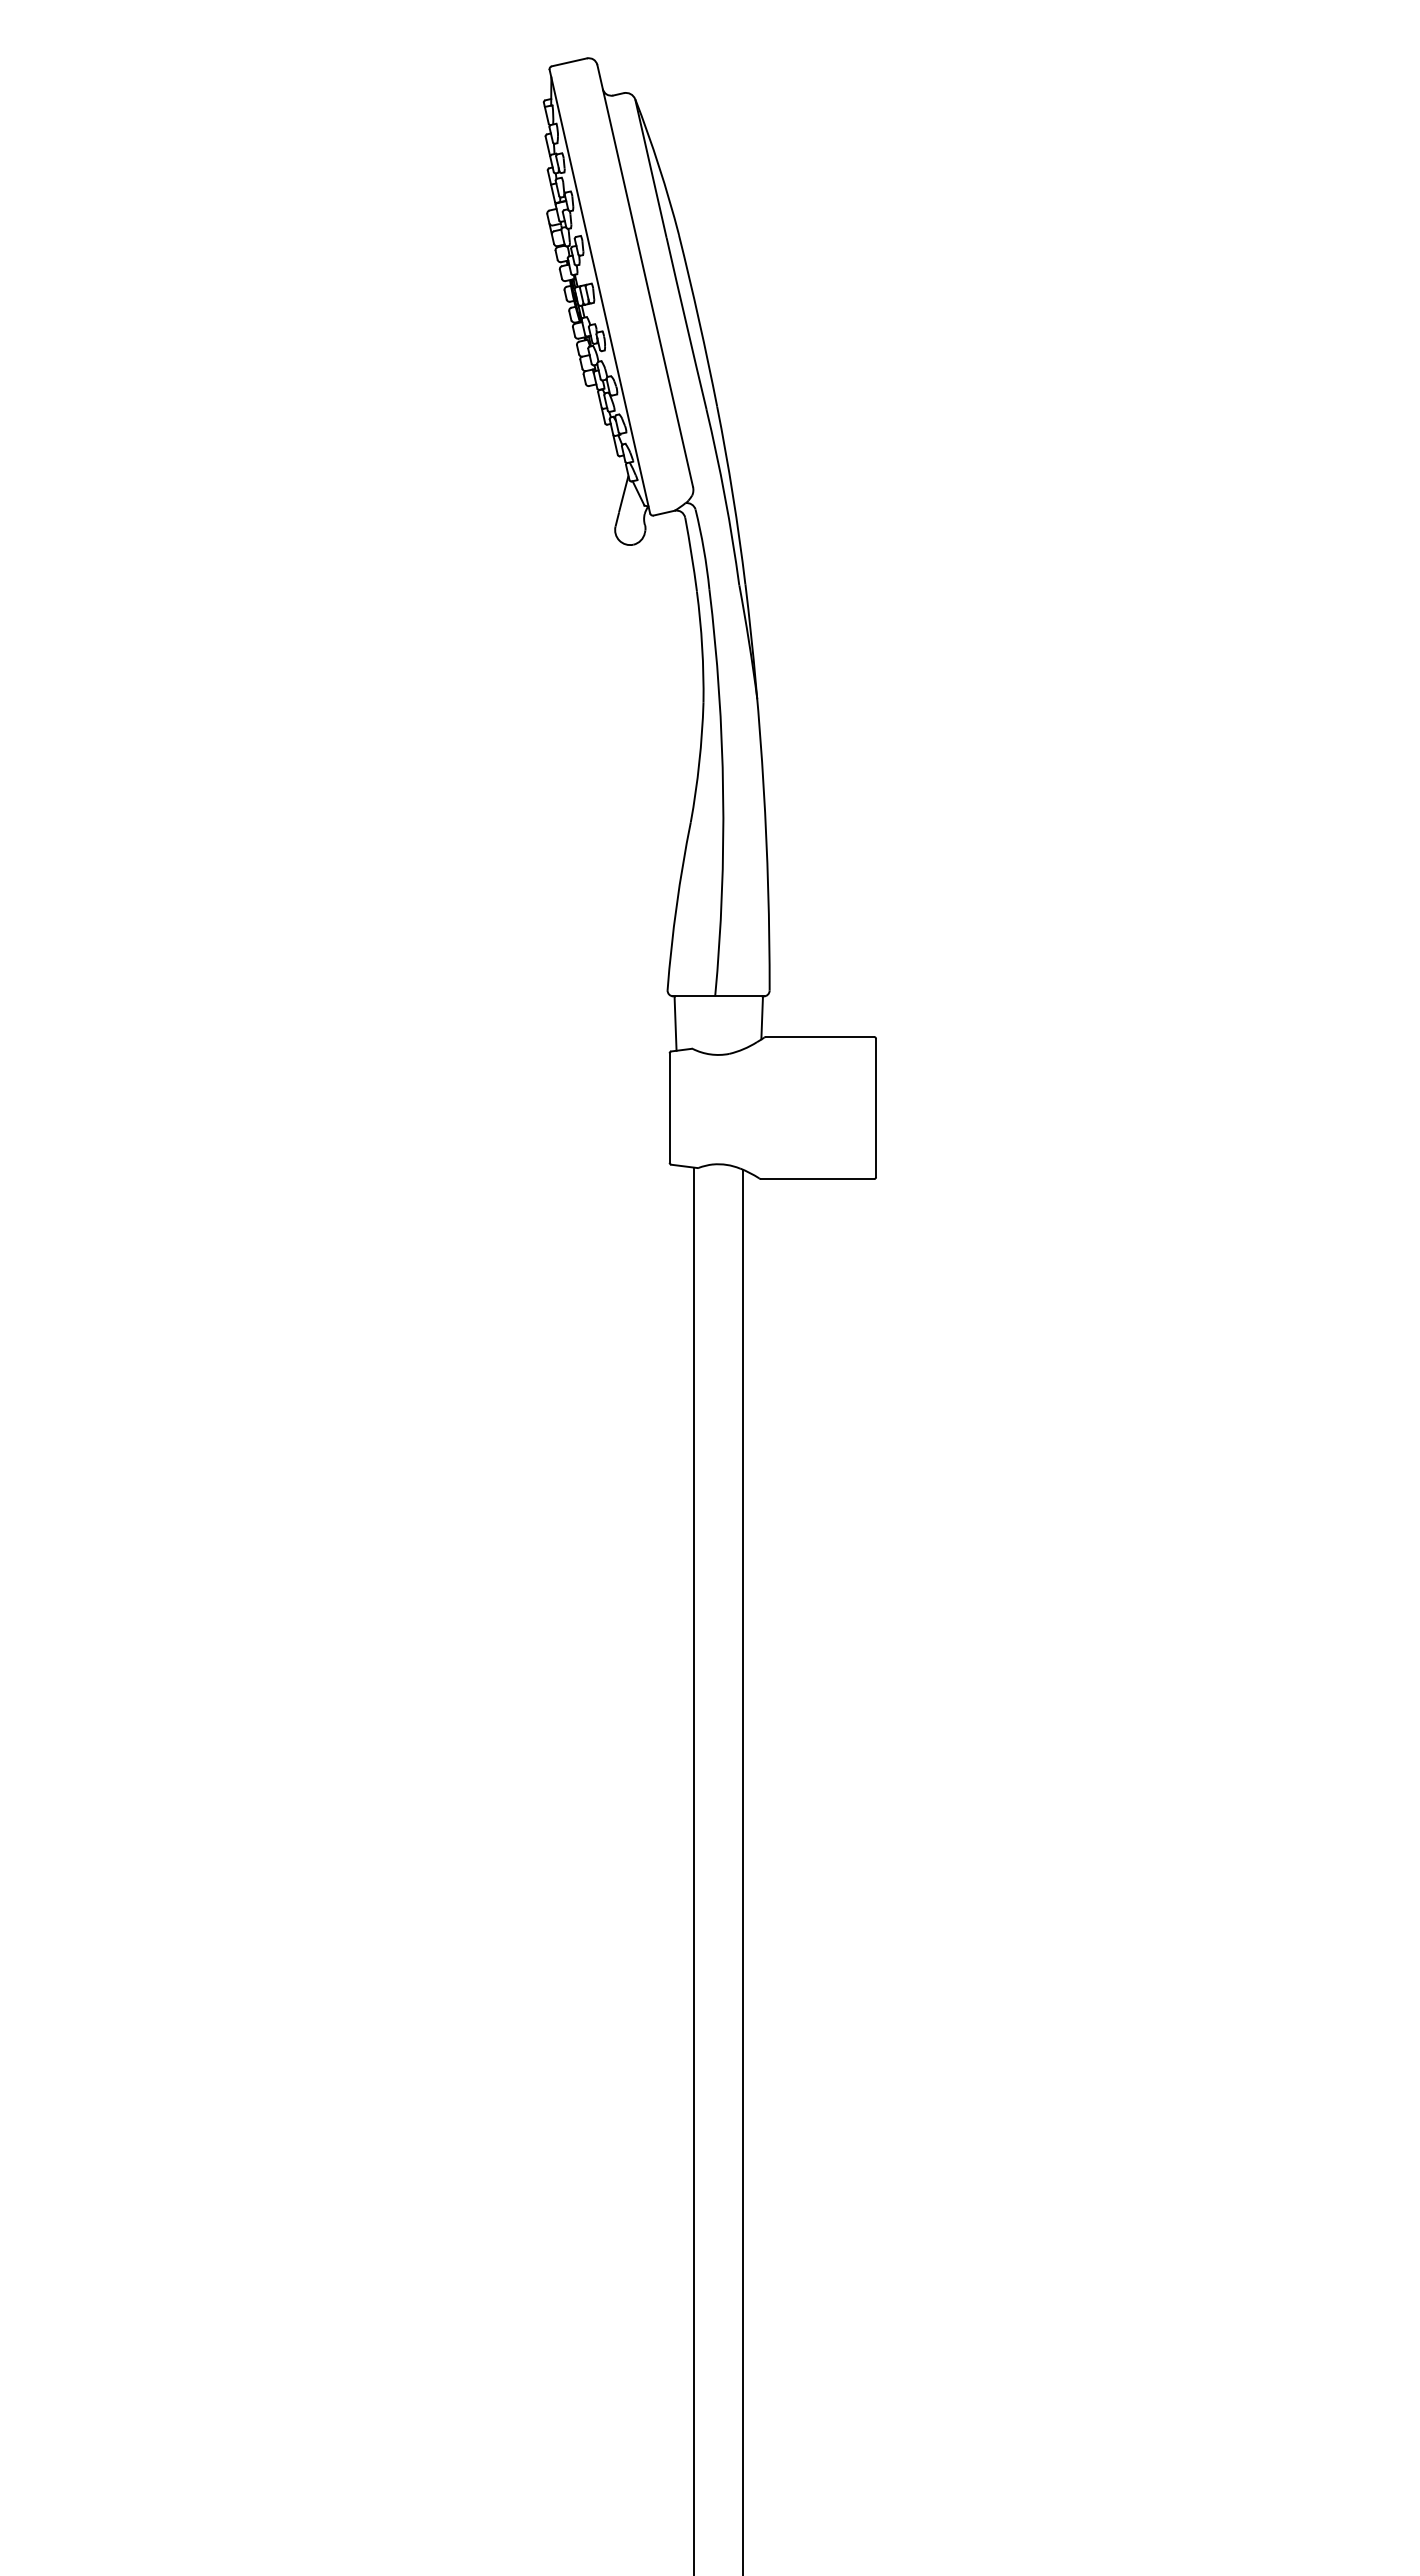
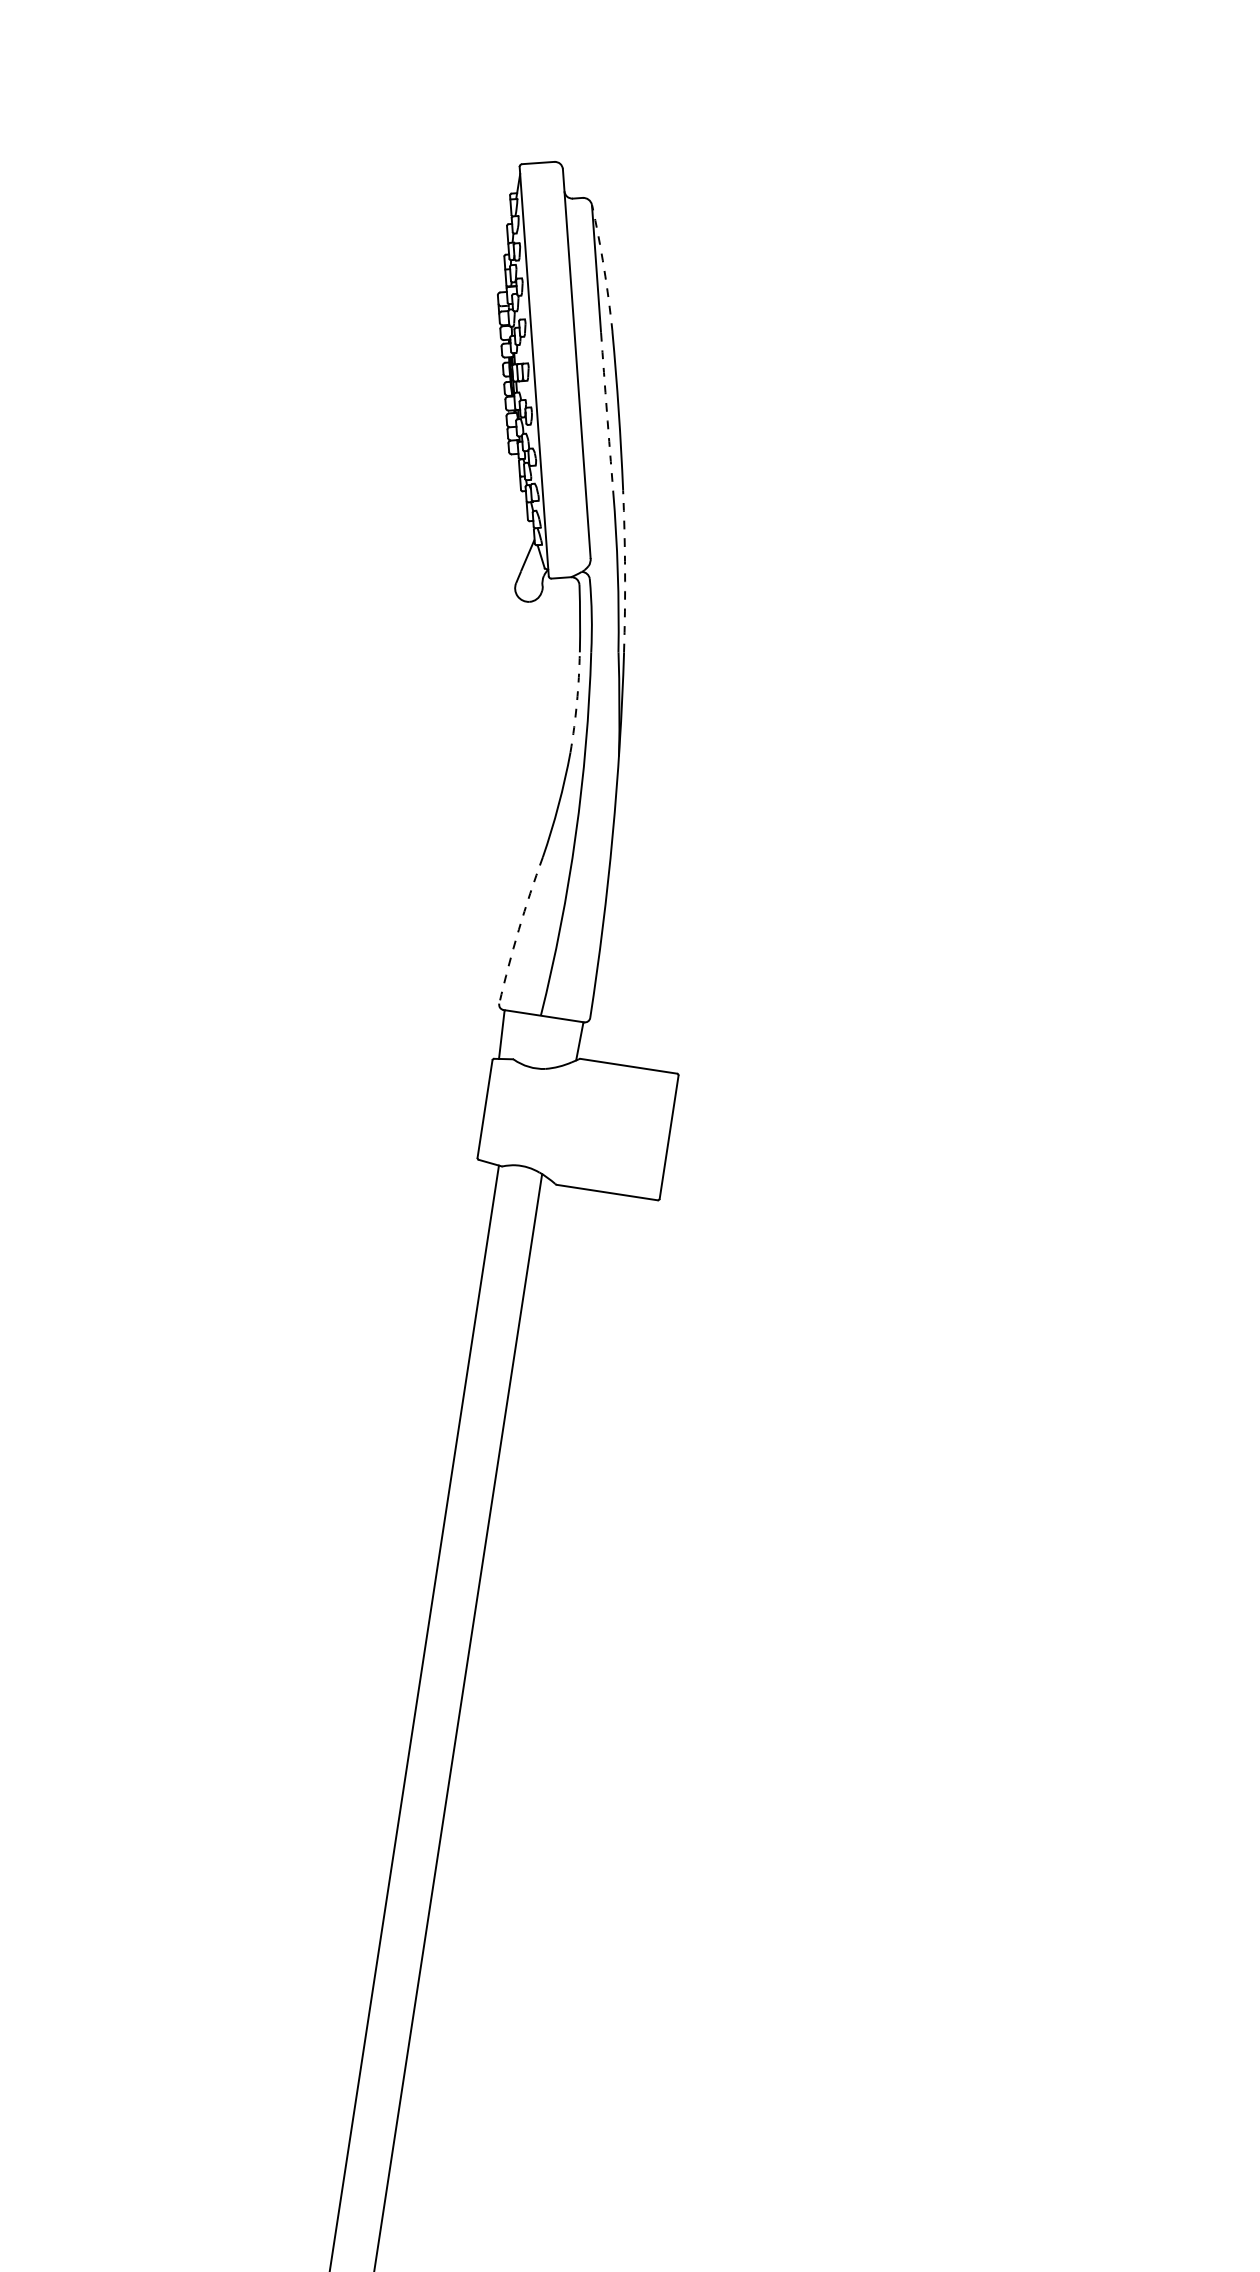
arc: (659, 166) -> (604, 268), solid -> dashed
arc: (686, 323) -> (607, 411), solid -> dashed
arc: (732, 495) -> (624, 571), solid -> dashed
arc: (702, 647) -> (577, 702), solid -> dashed
arc: (676, 905) -> (518, 929), solid -> dashed

